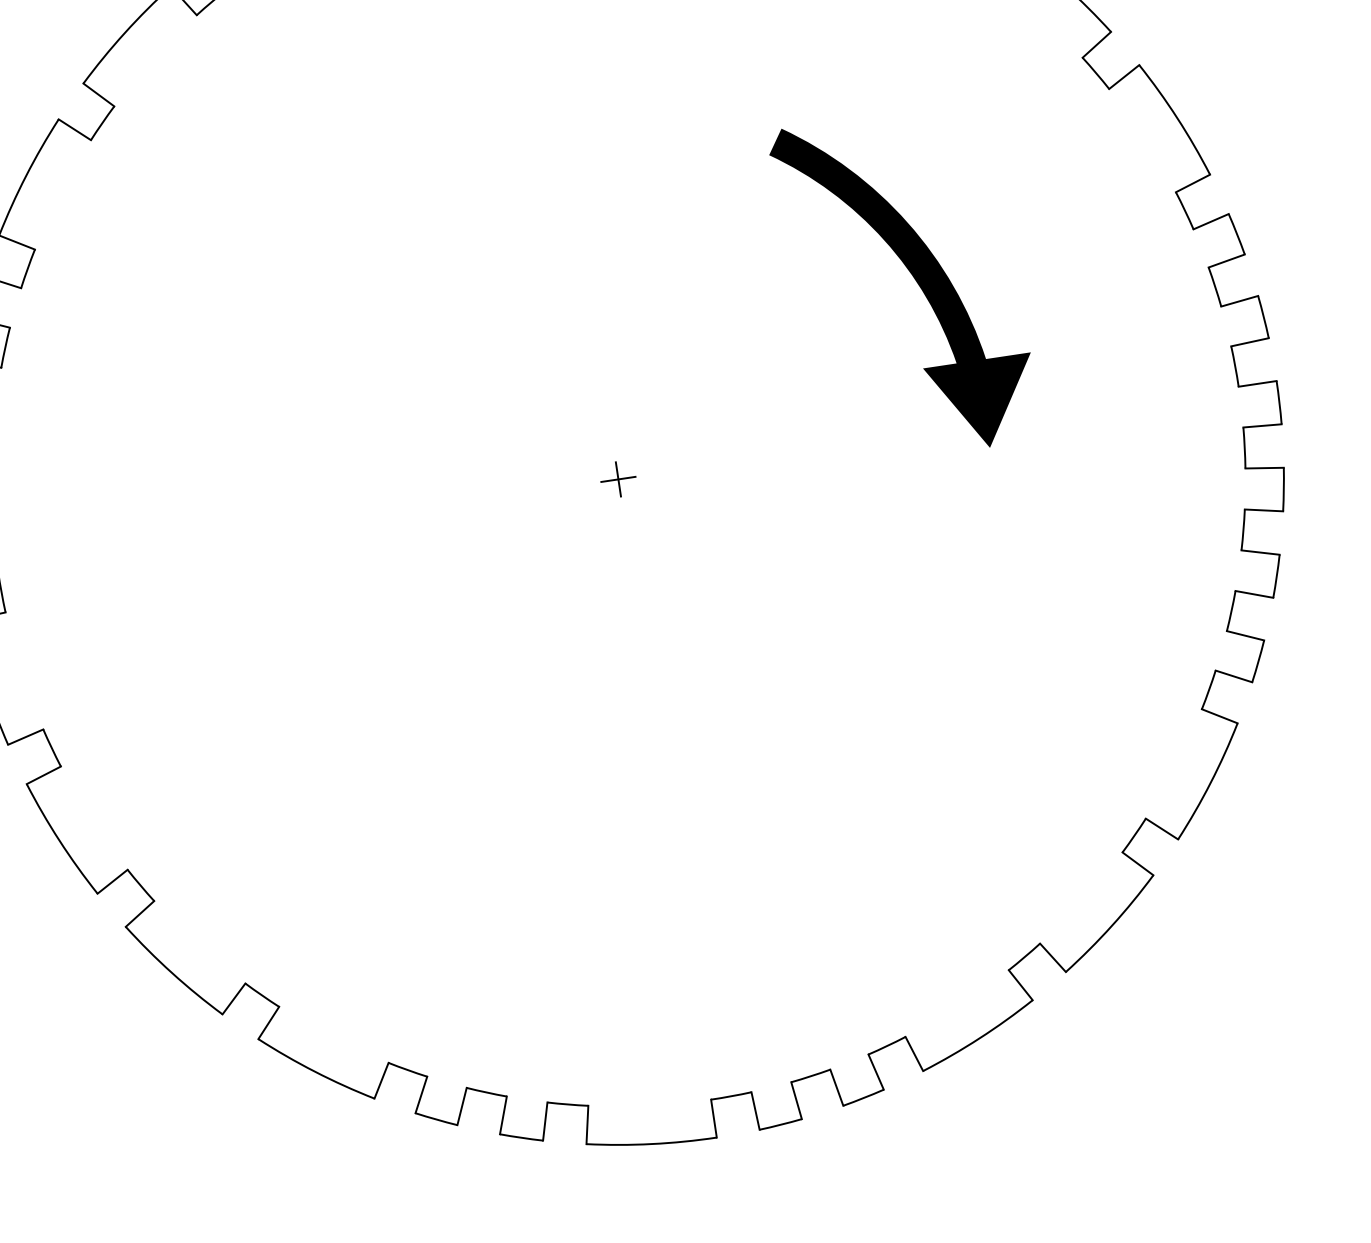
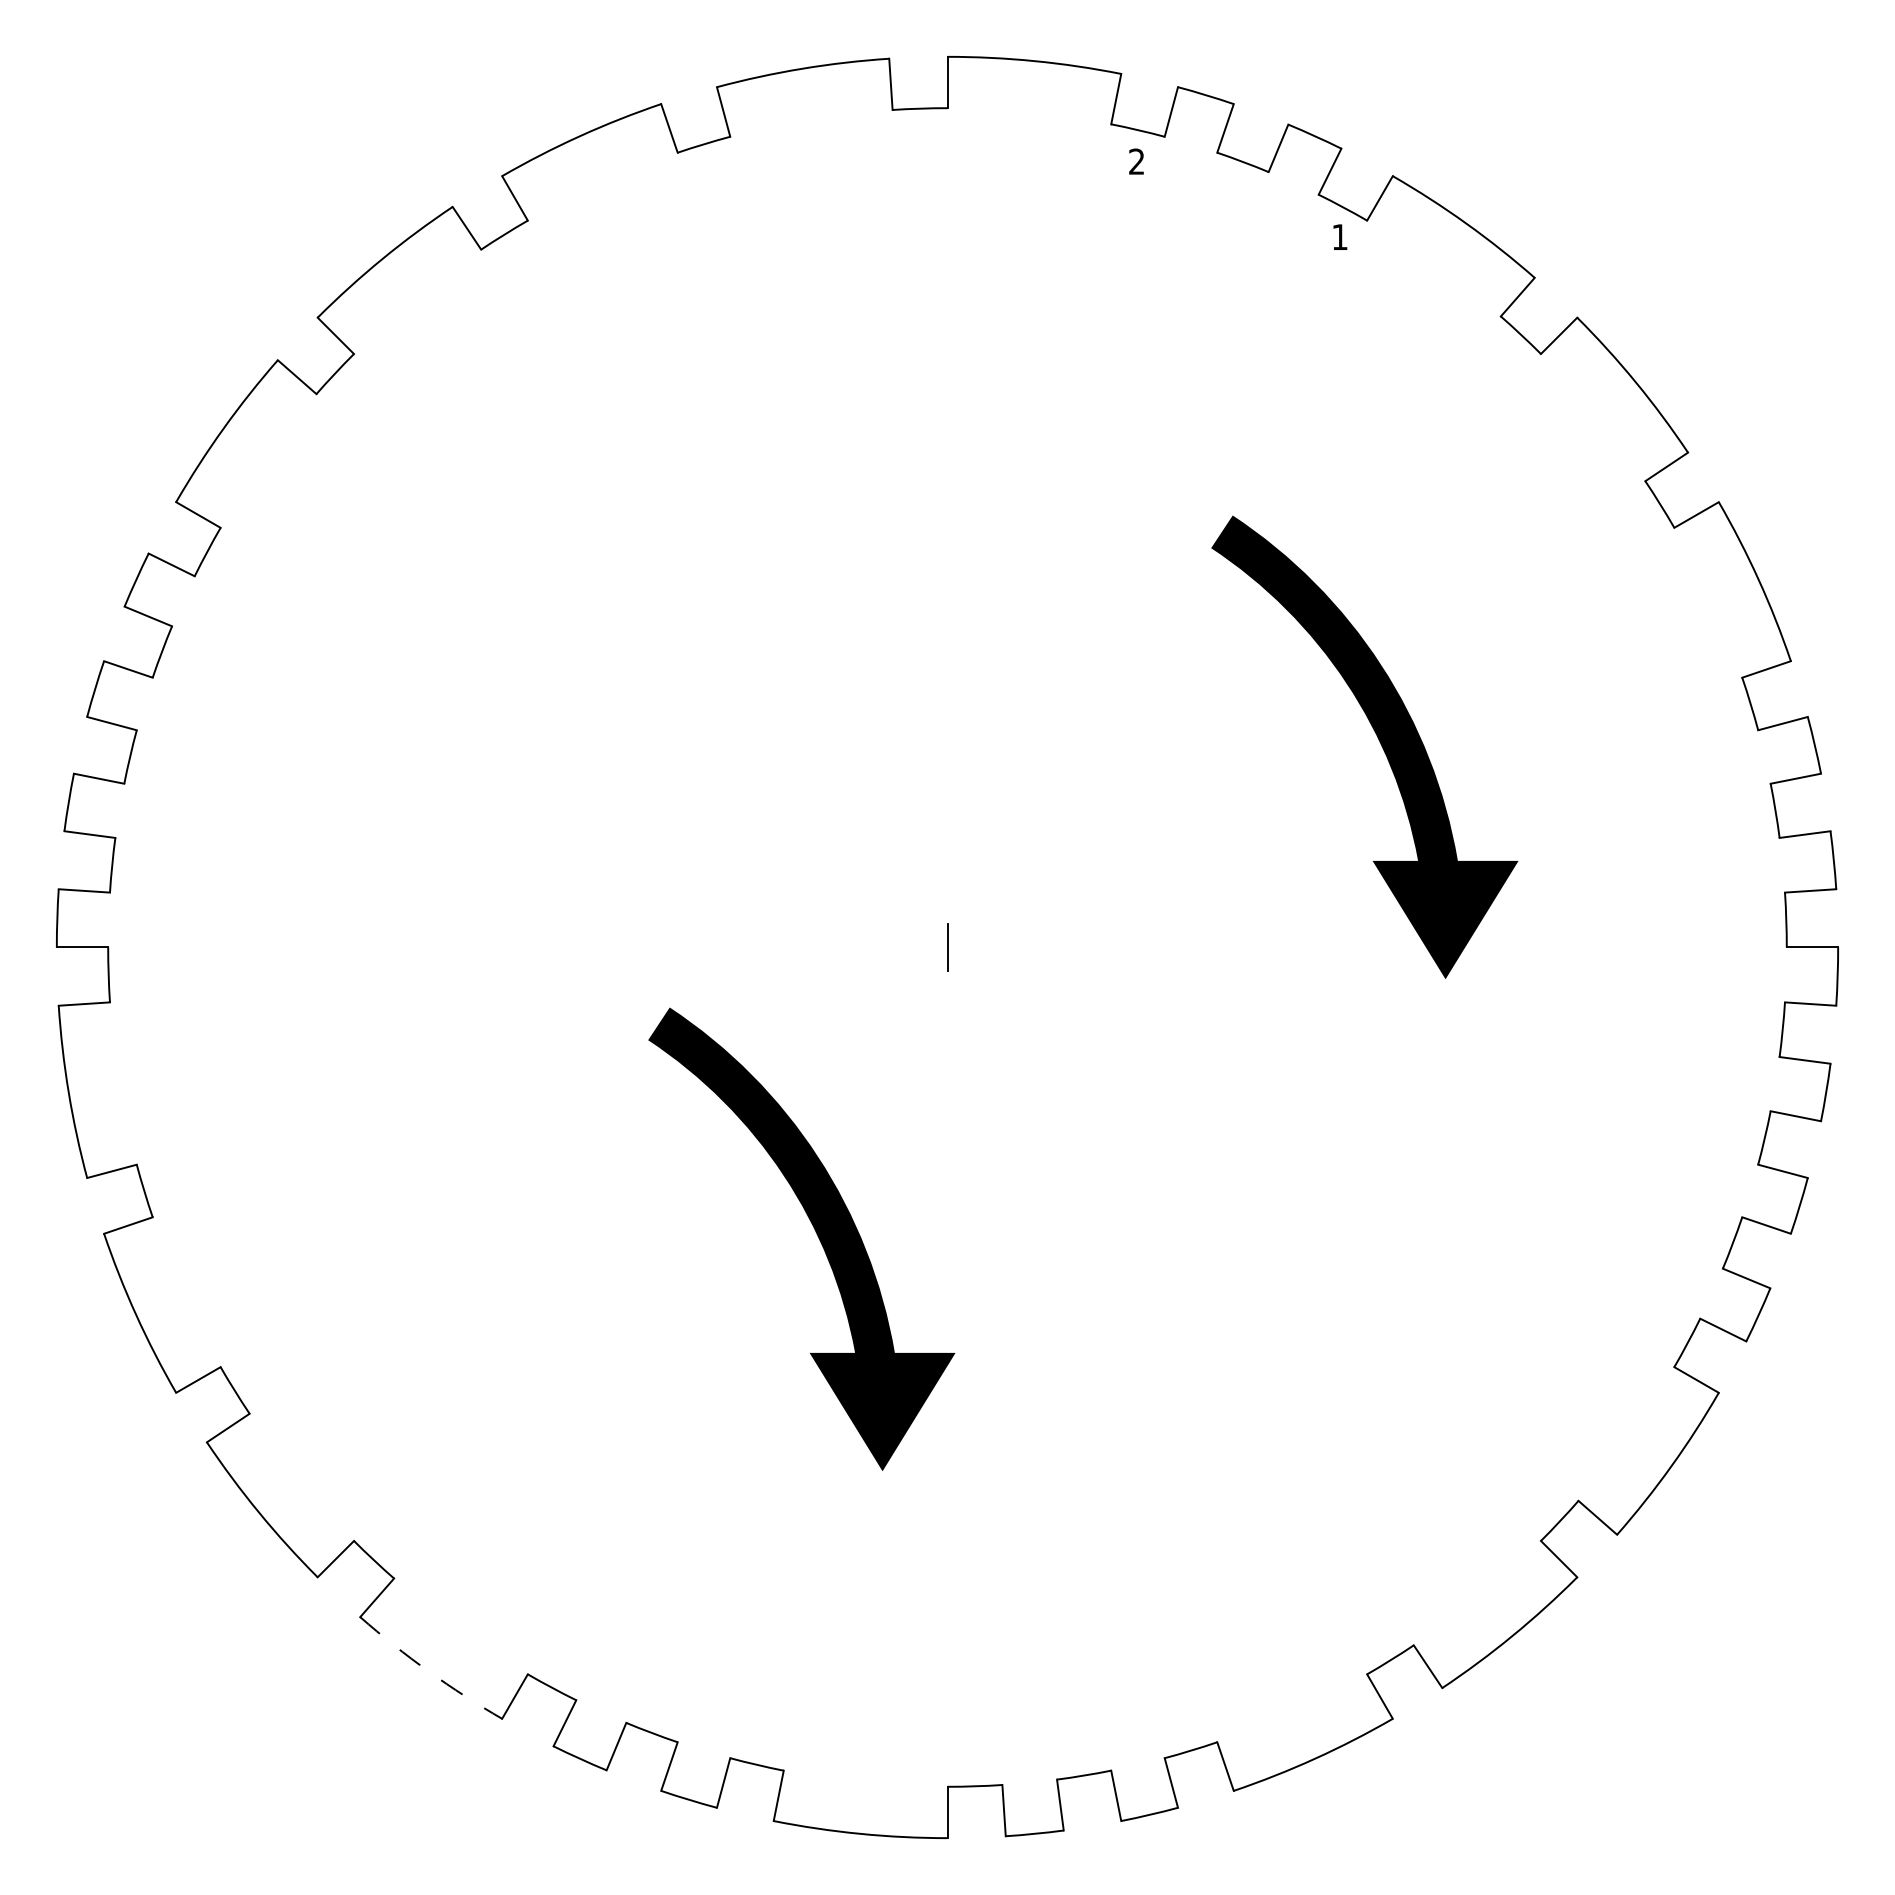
line: (618, 479) -> (947, 947), removed
part: (552, 704) -> (815, 1232), added
arc: (314, 1071) -> (428, 1671), solid -> dashed

